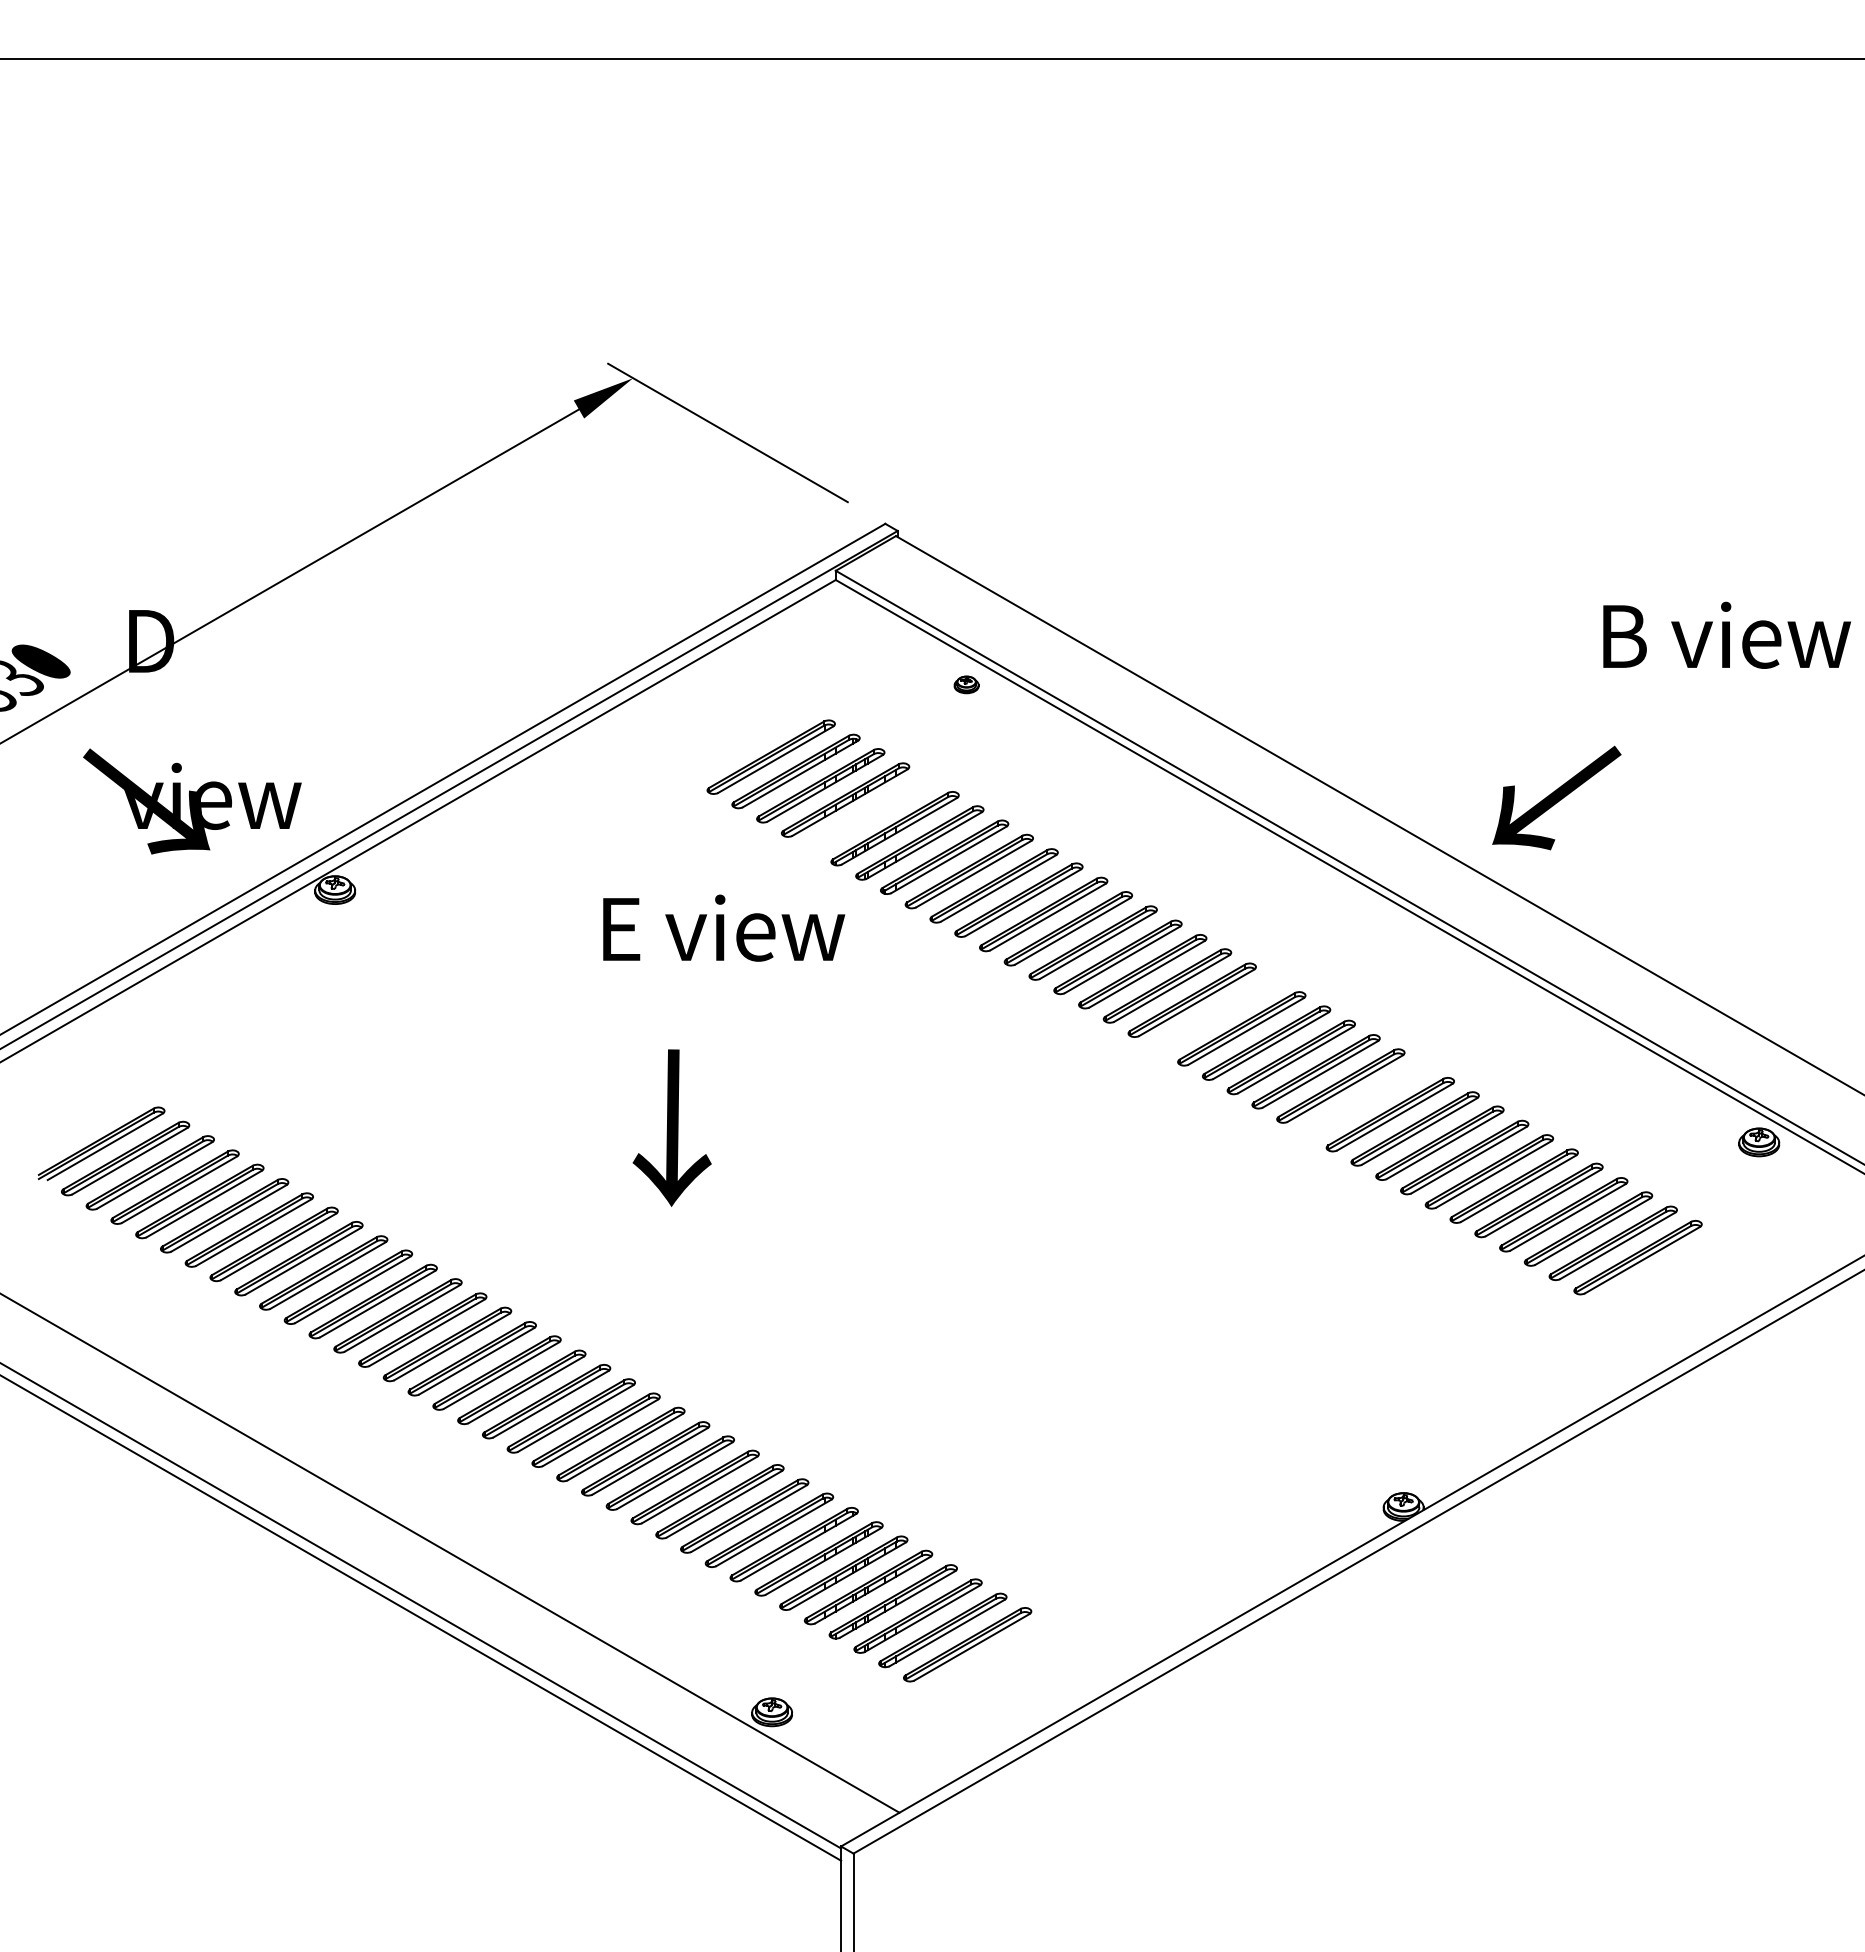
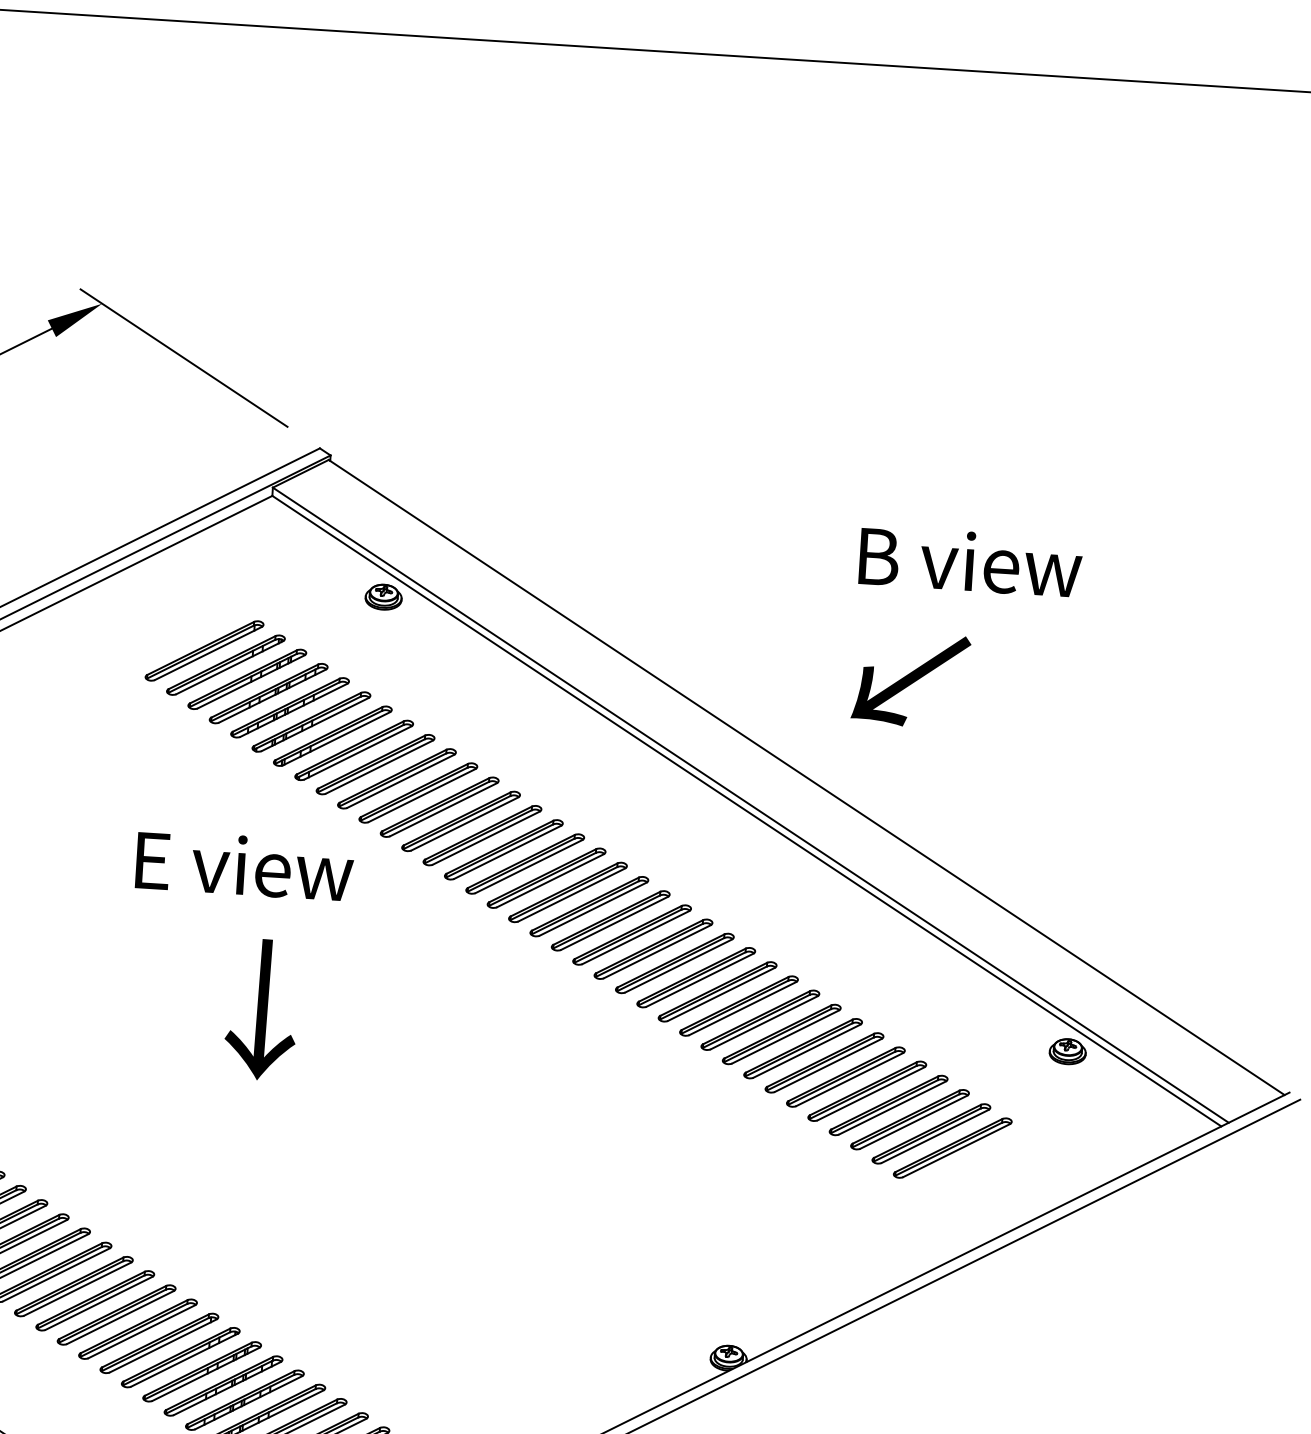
text: (1726, 634) -> (970, 560), moved
part: (966, 684) -> (383, 596), size x1.67
text: (1556, 797) -> (910, 679), moved
part: (869, 814) -> (289, 707), added
text: (724, 927) -> (245, 865), moved
part: (1216, 1014) -> (588, 906), added
part: (1365, 1100) -> (717, 991), added
text: (671, 1127) -> (261, 1009), moved

